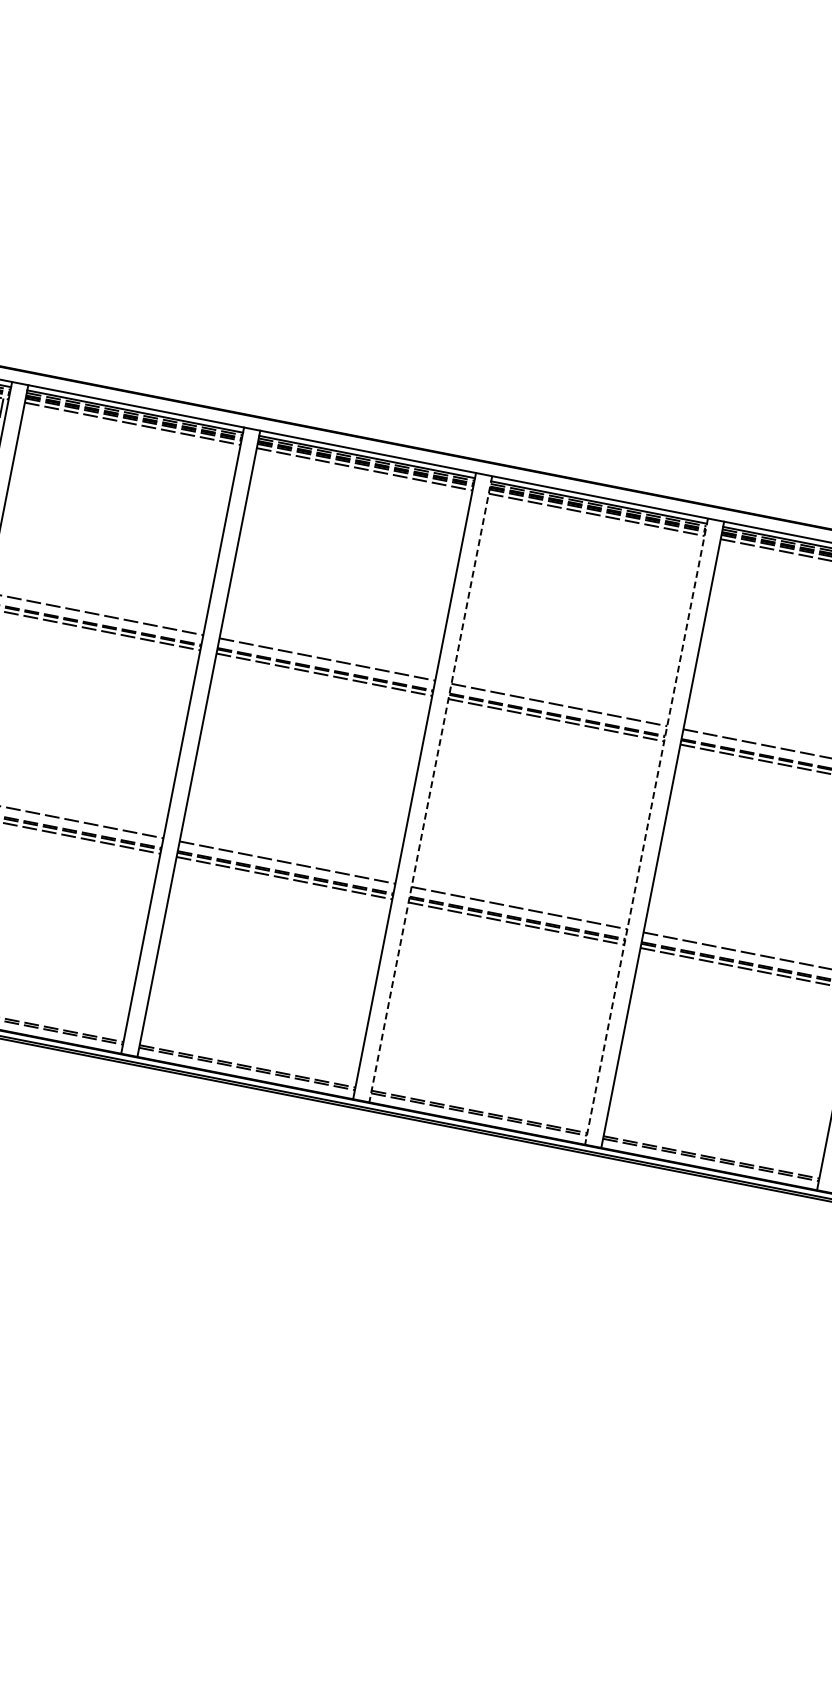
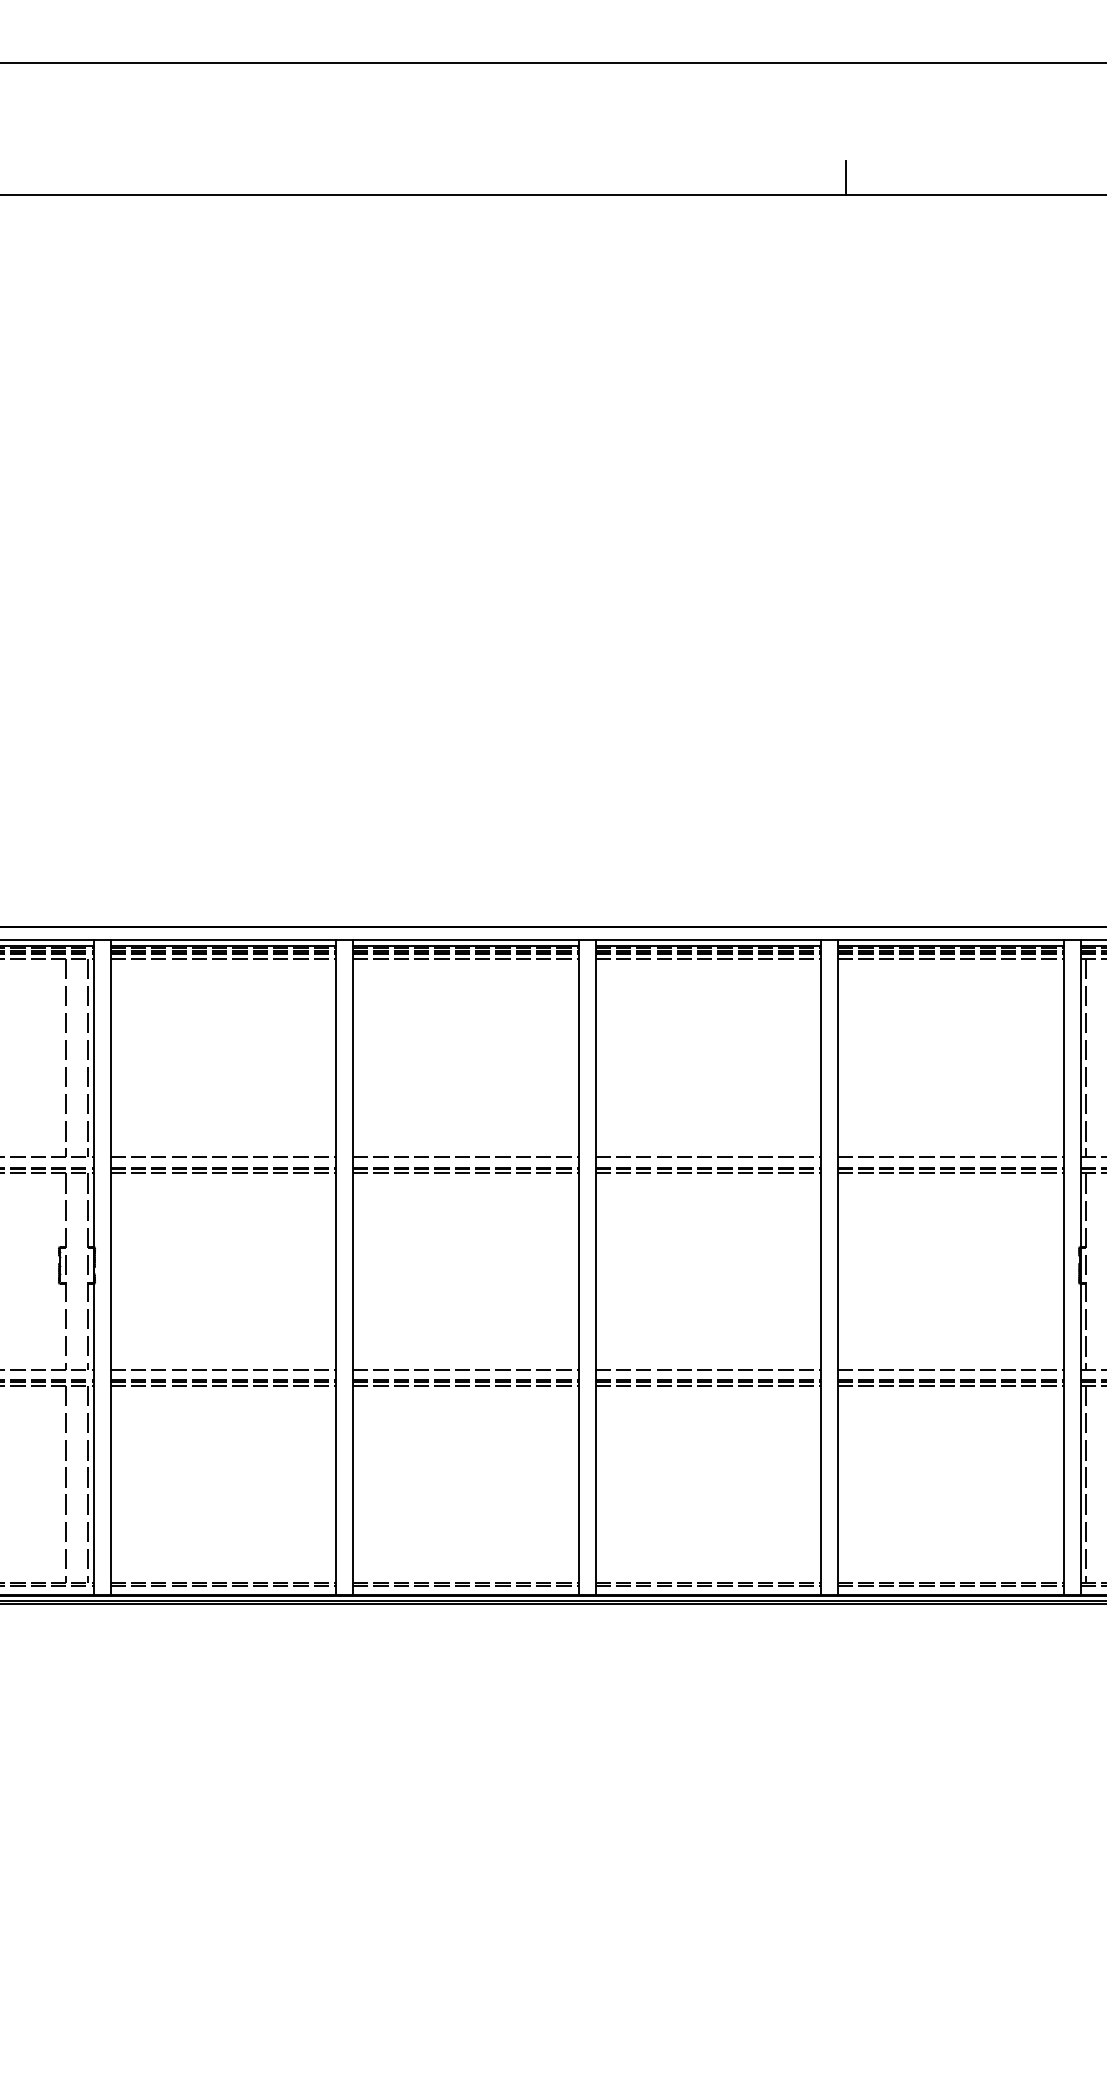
line: (430, 790) -> (595, 1268), dashed -> solid
line: (646, 832) -> (821, 1268), dashed -> solid

